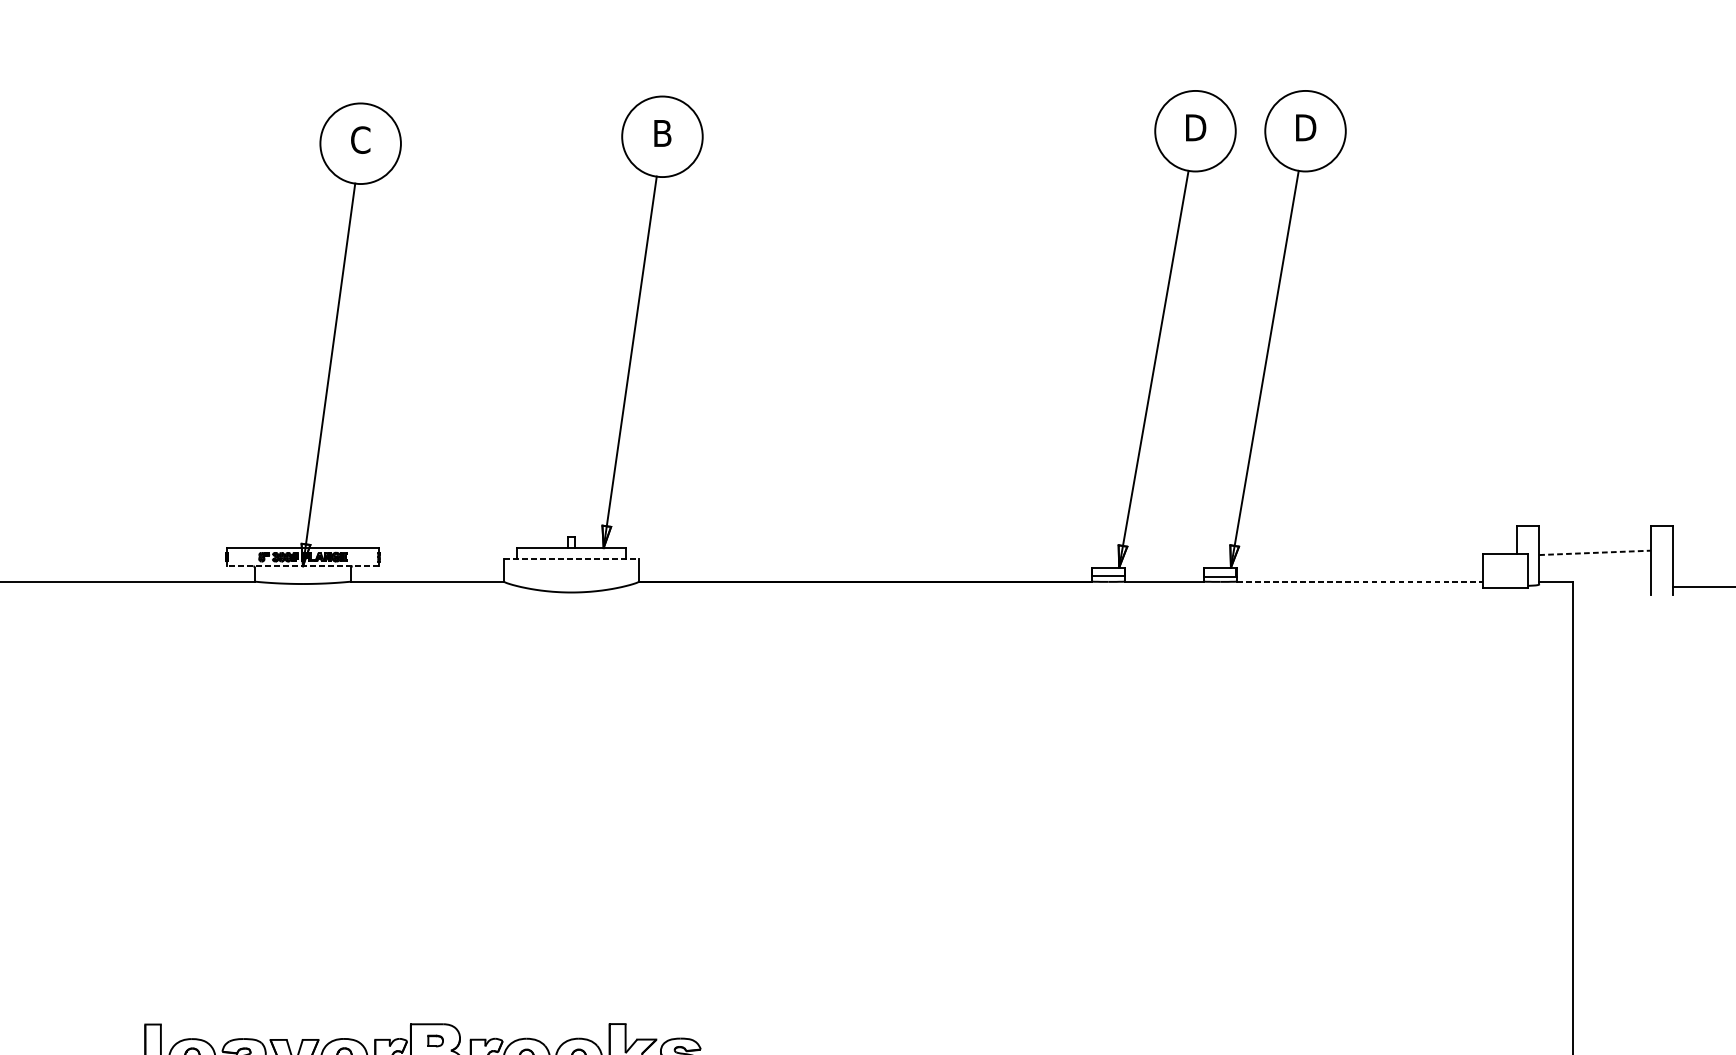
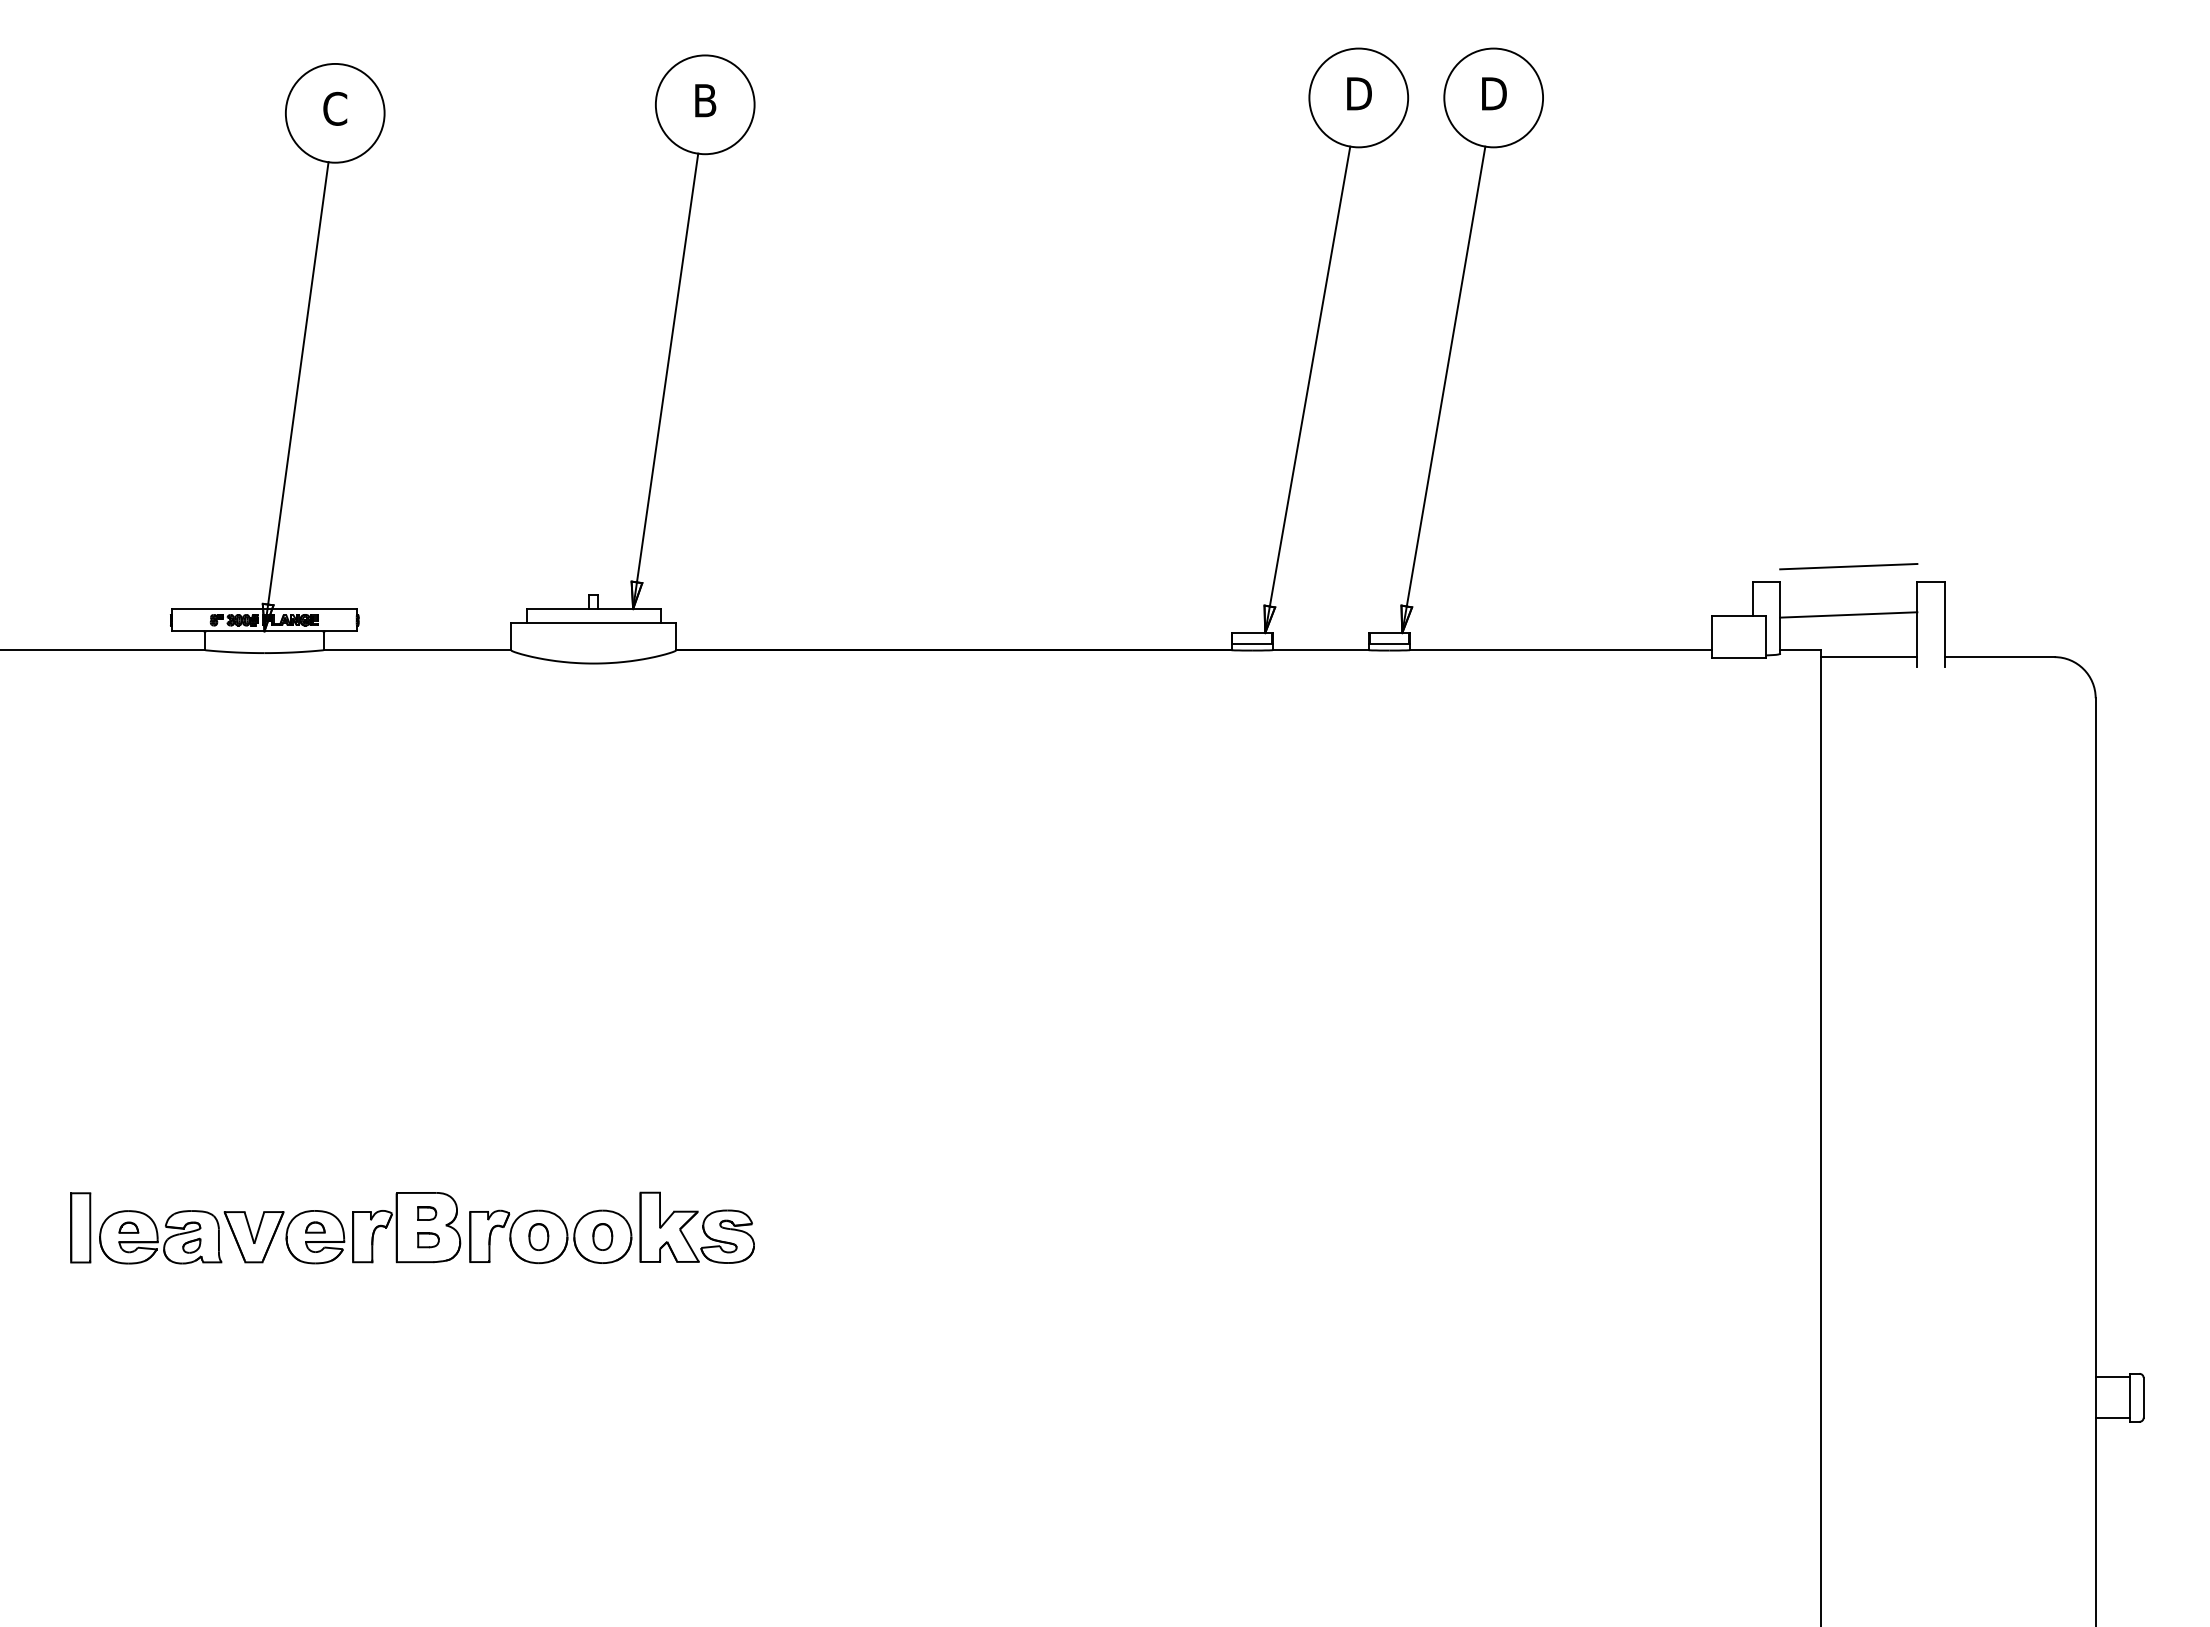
line: (1594, 513) -> (1848, 566), added
line: (1594, 552) -> (1848, 614), dashed -> solid
line: (572, 559) -> (594, 622), dashed -> solid
line: (303, 566) -> (264, 631), dashed -> solid
line: (1360, 581) -> (1560, 650), dashed -> solid
line: (1612, 587) -> (1869, 657), added

